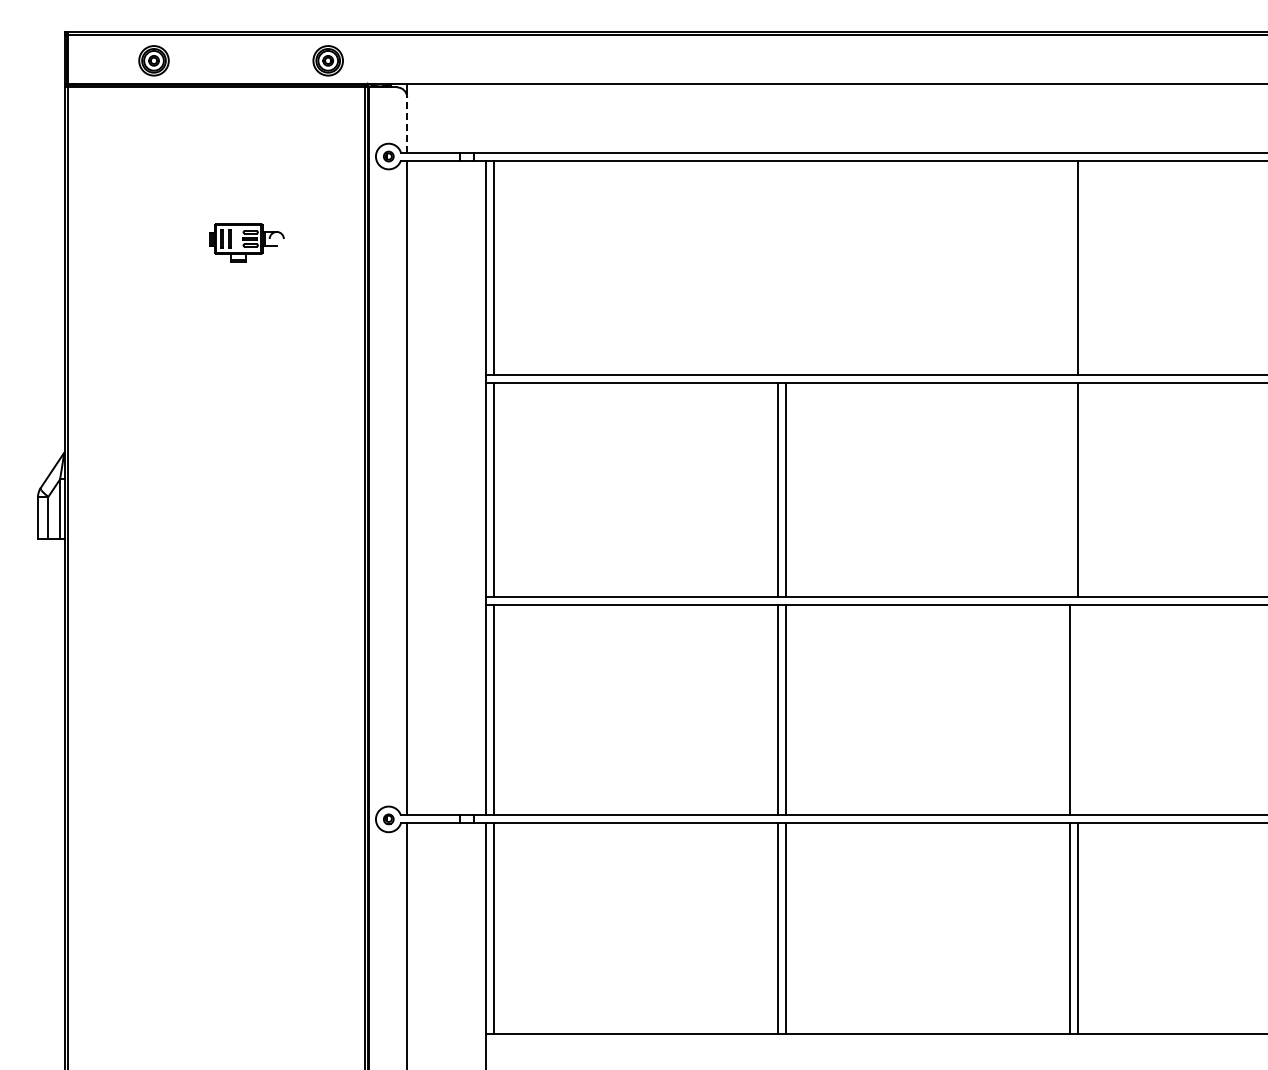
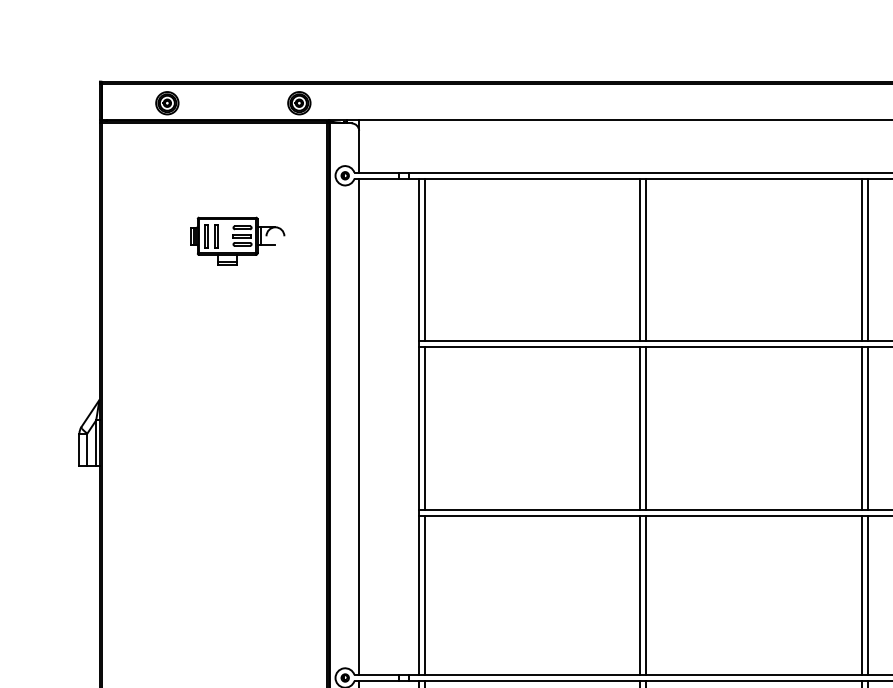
line: (407, 124) -> (359, 151), dashed -> solid
part: (246, 242) -> (237, 240), size x1.67
line: (778, 267) -> (640, 259), added
line: (786, 267) -> (646, 259), added
line: (1070, 267) -> (861, 259), added
line: (1070, 489) -> (861, 428), added
line: (1078, 710) -> (867, 595), added

